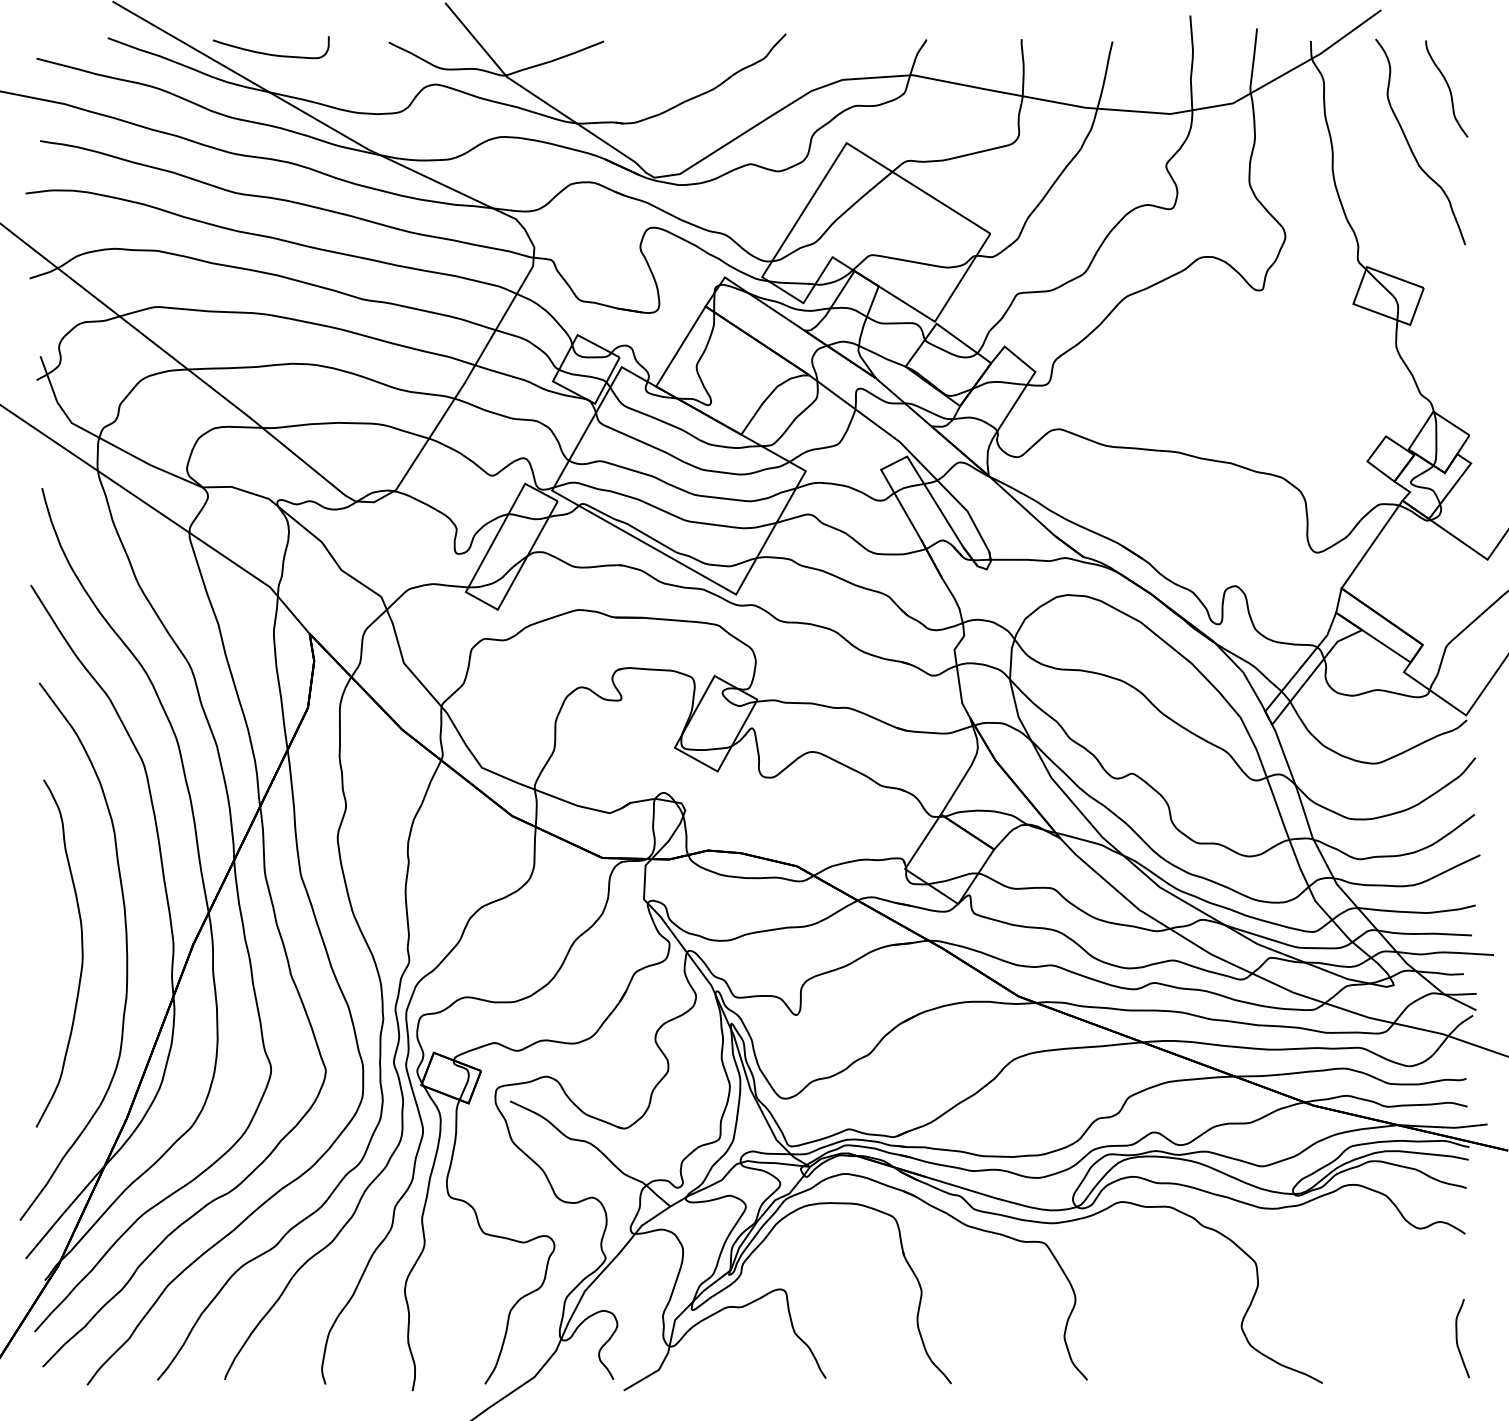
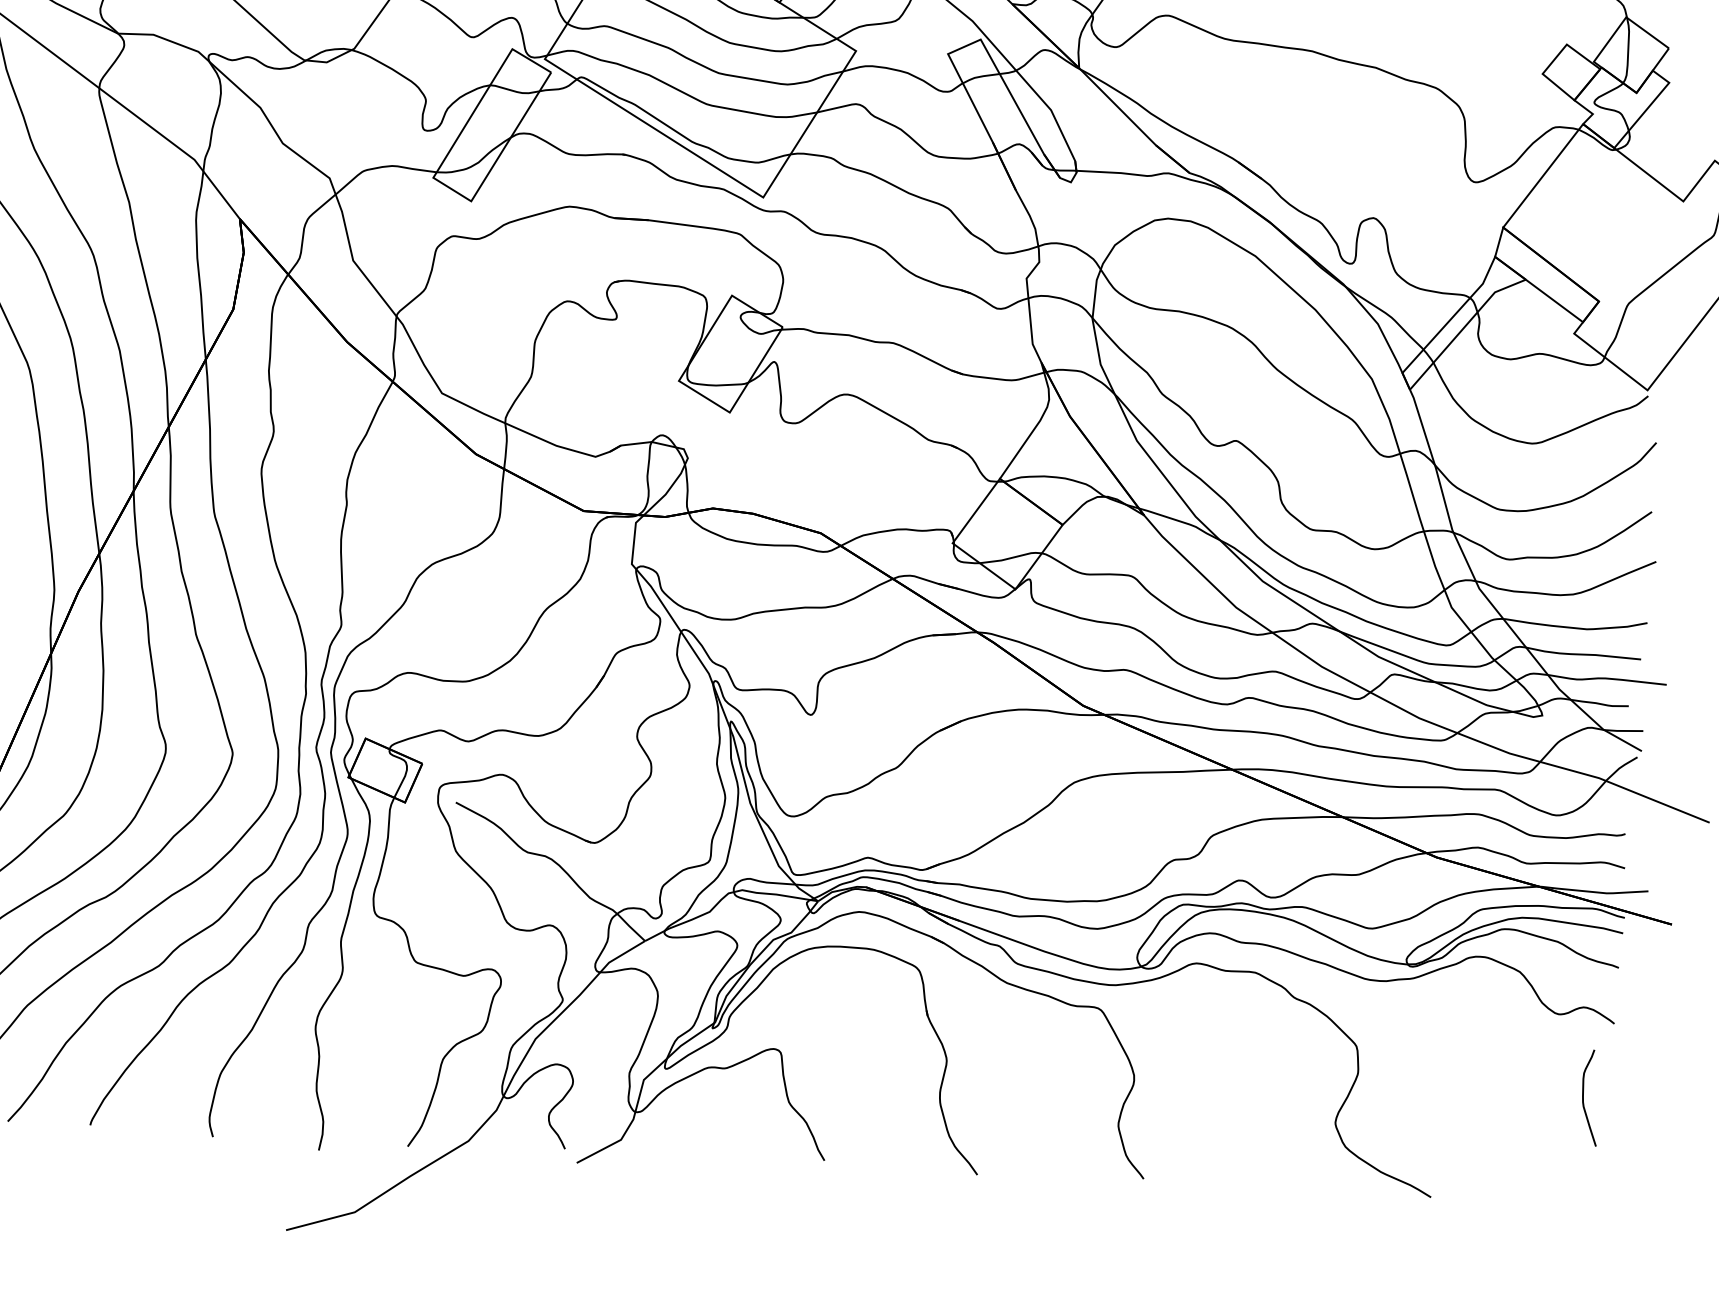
curve: (1457, 1338) -> (1583, 1097), moved

